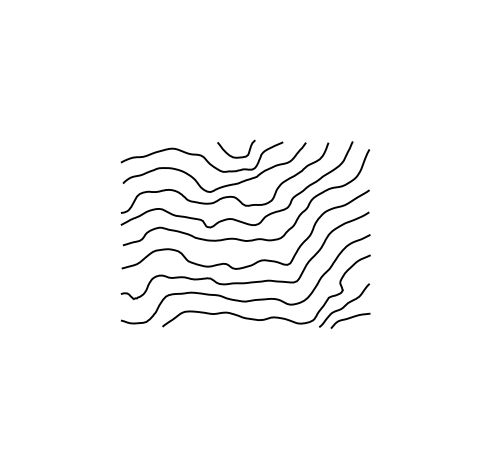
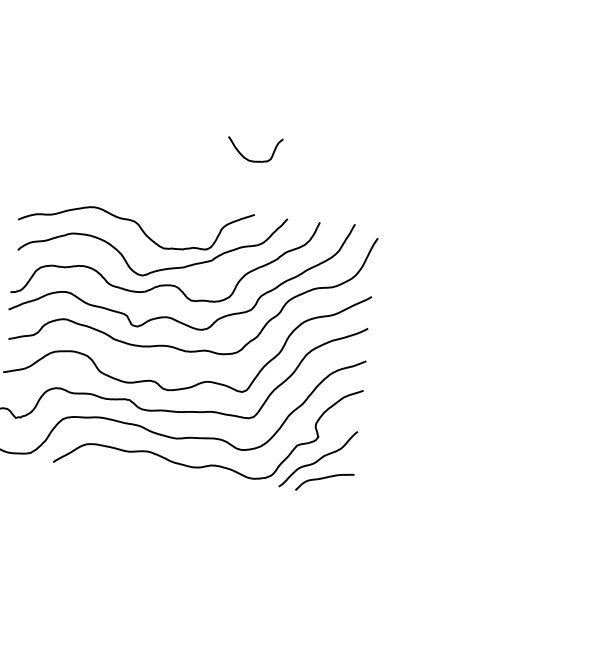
curve: (236, 156) -> (253, 159), moved

